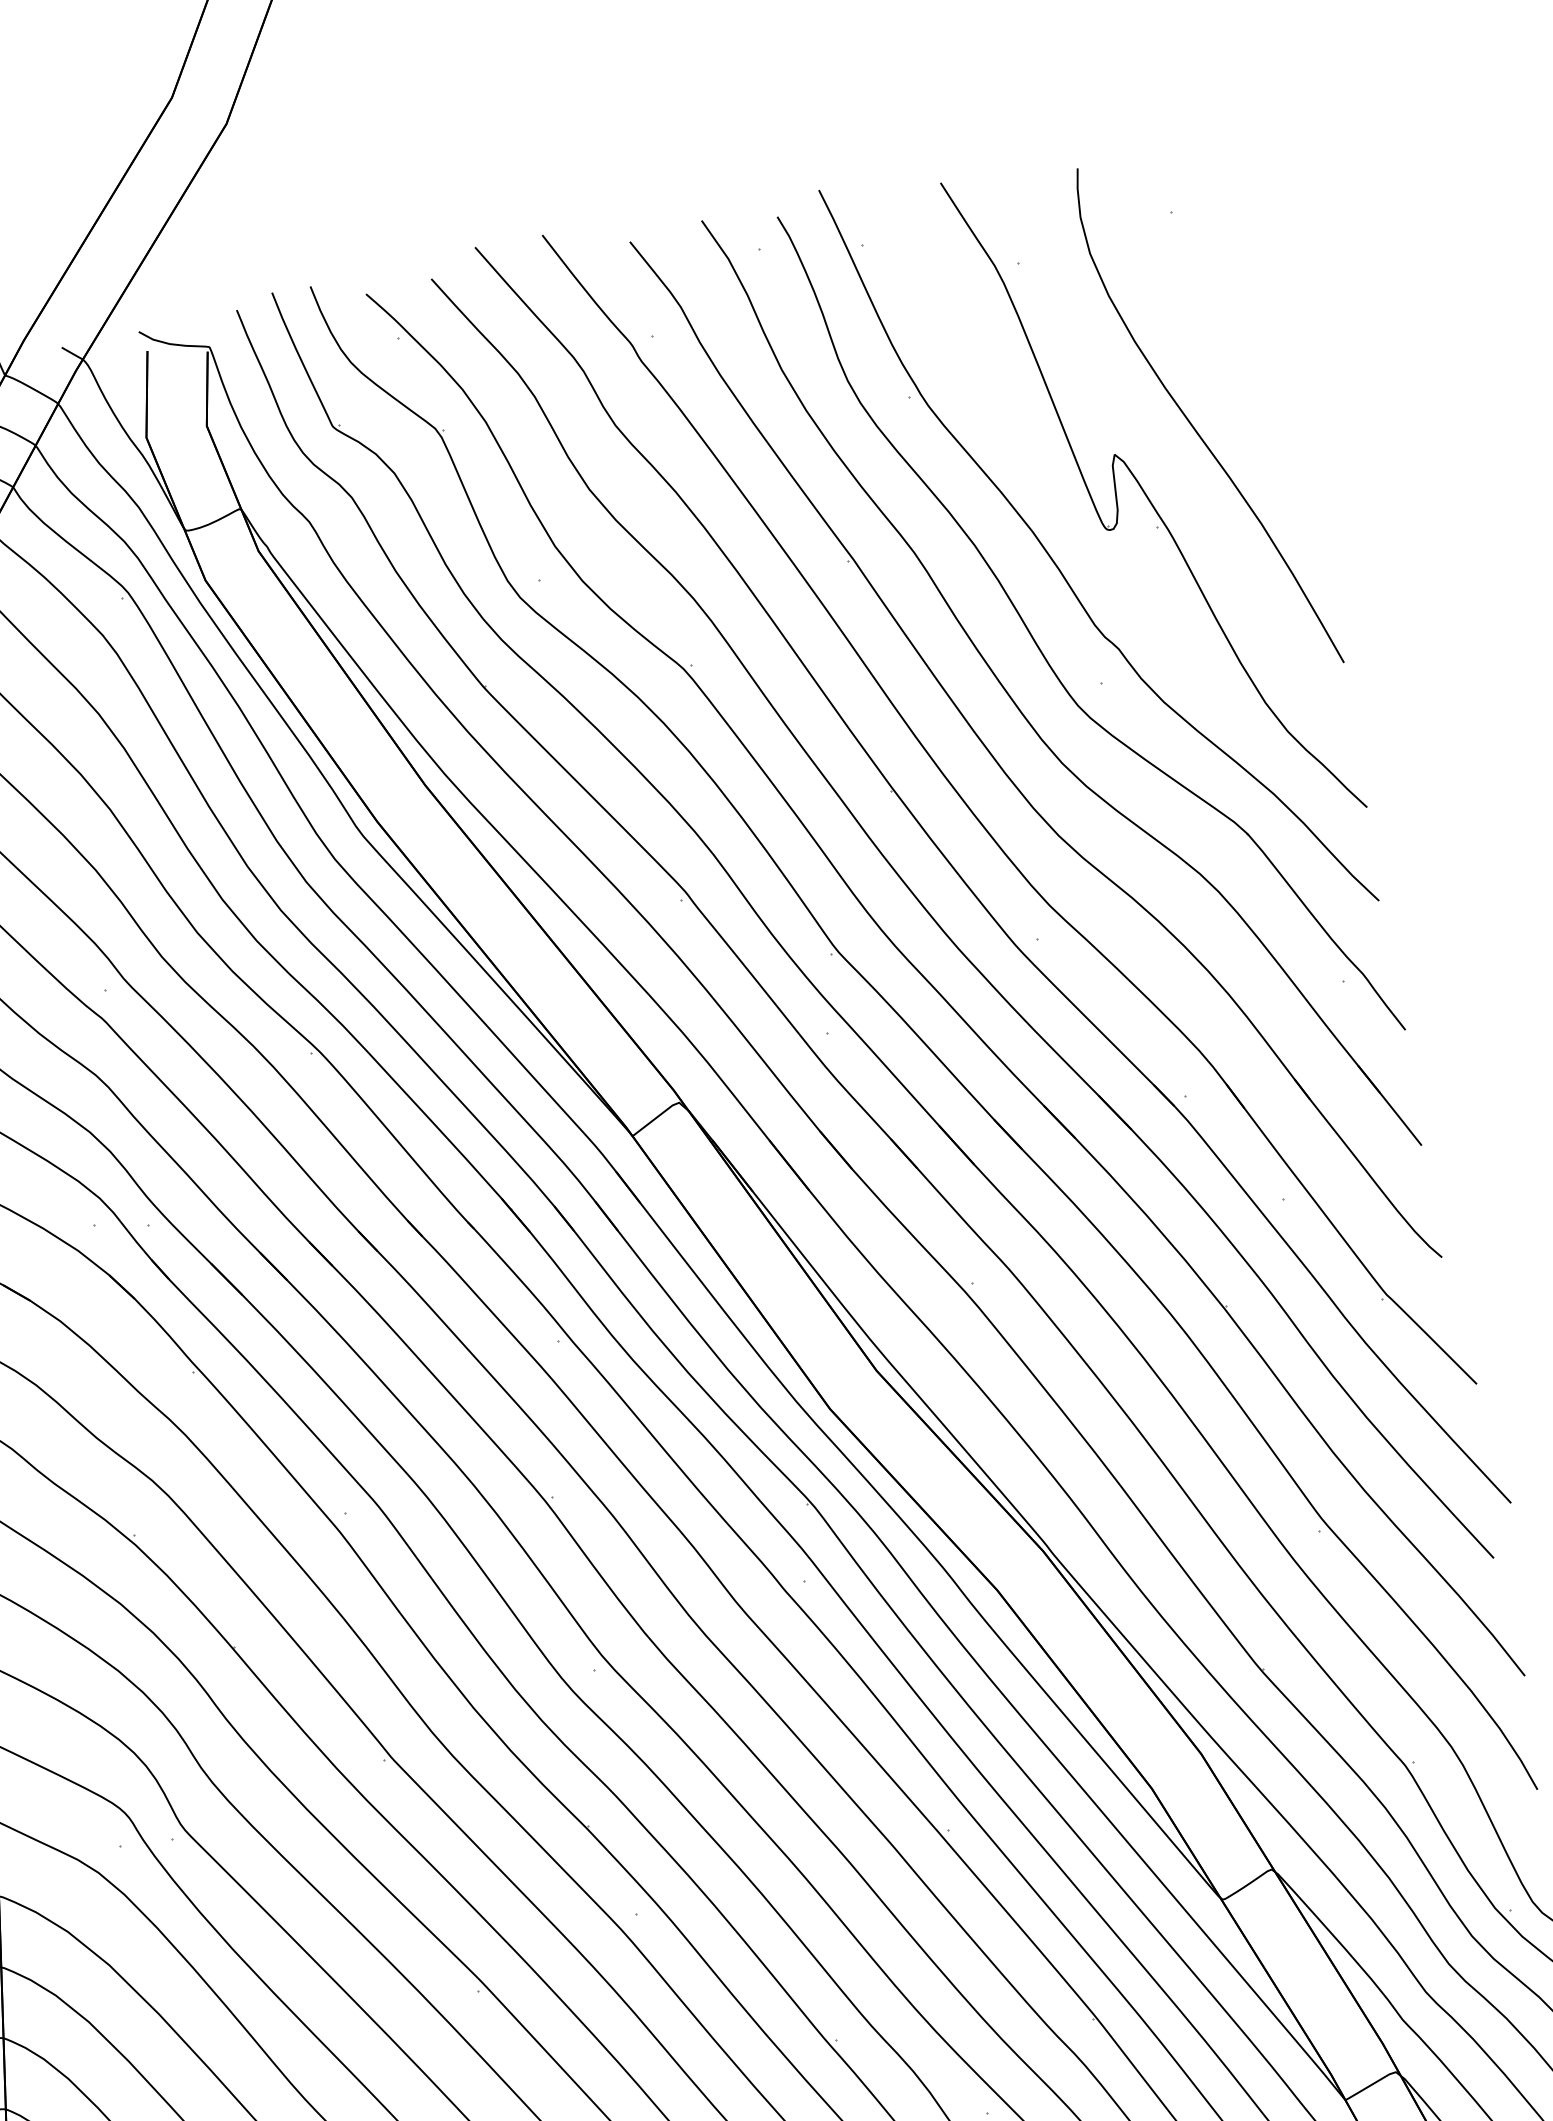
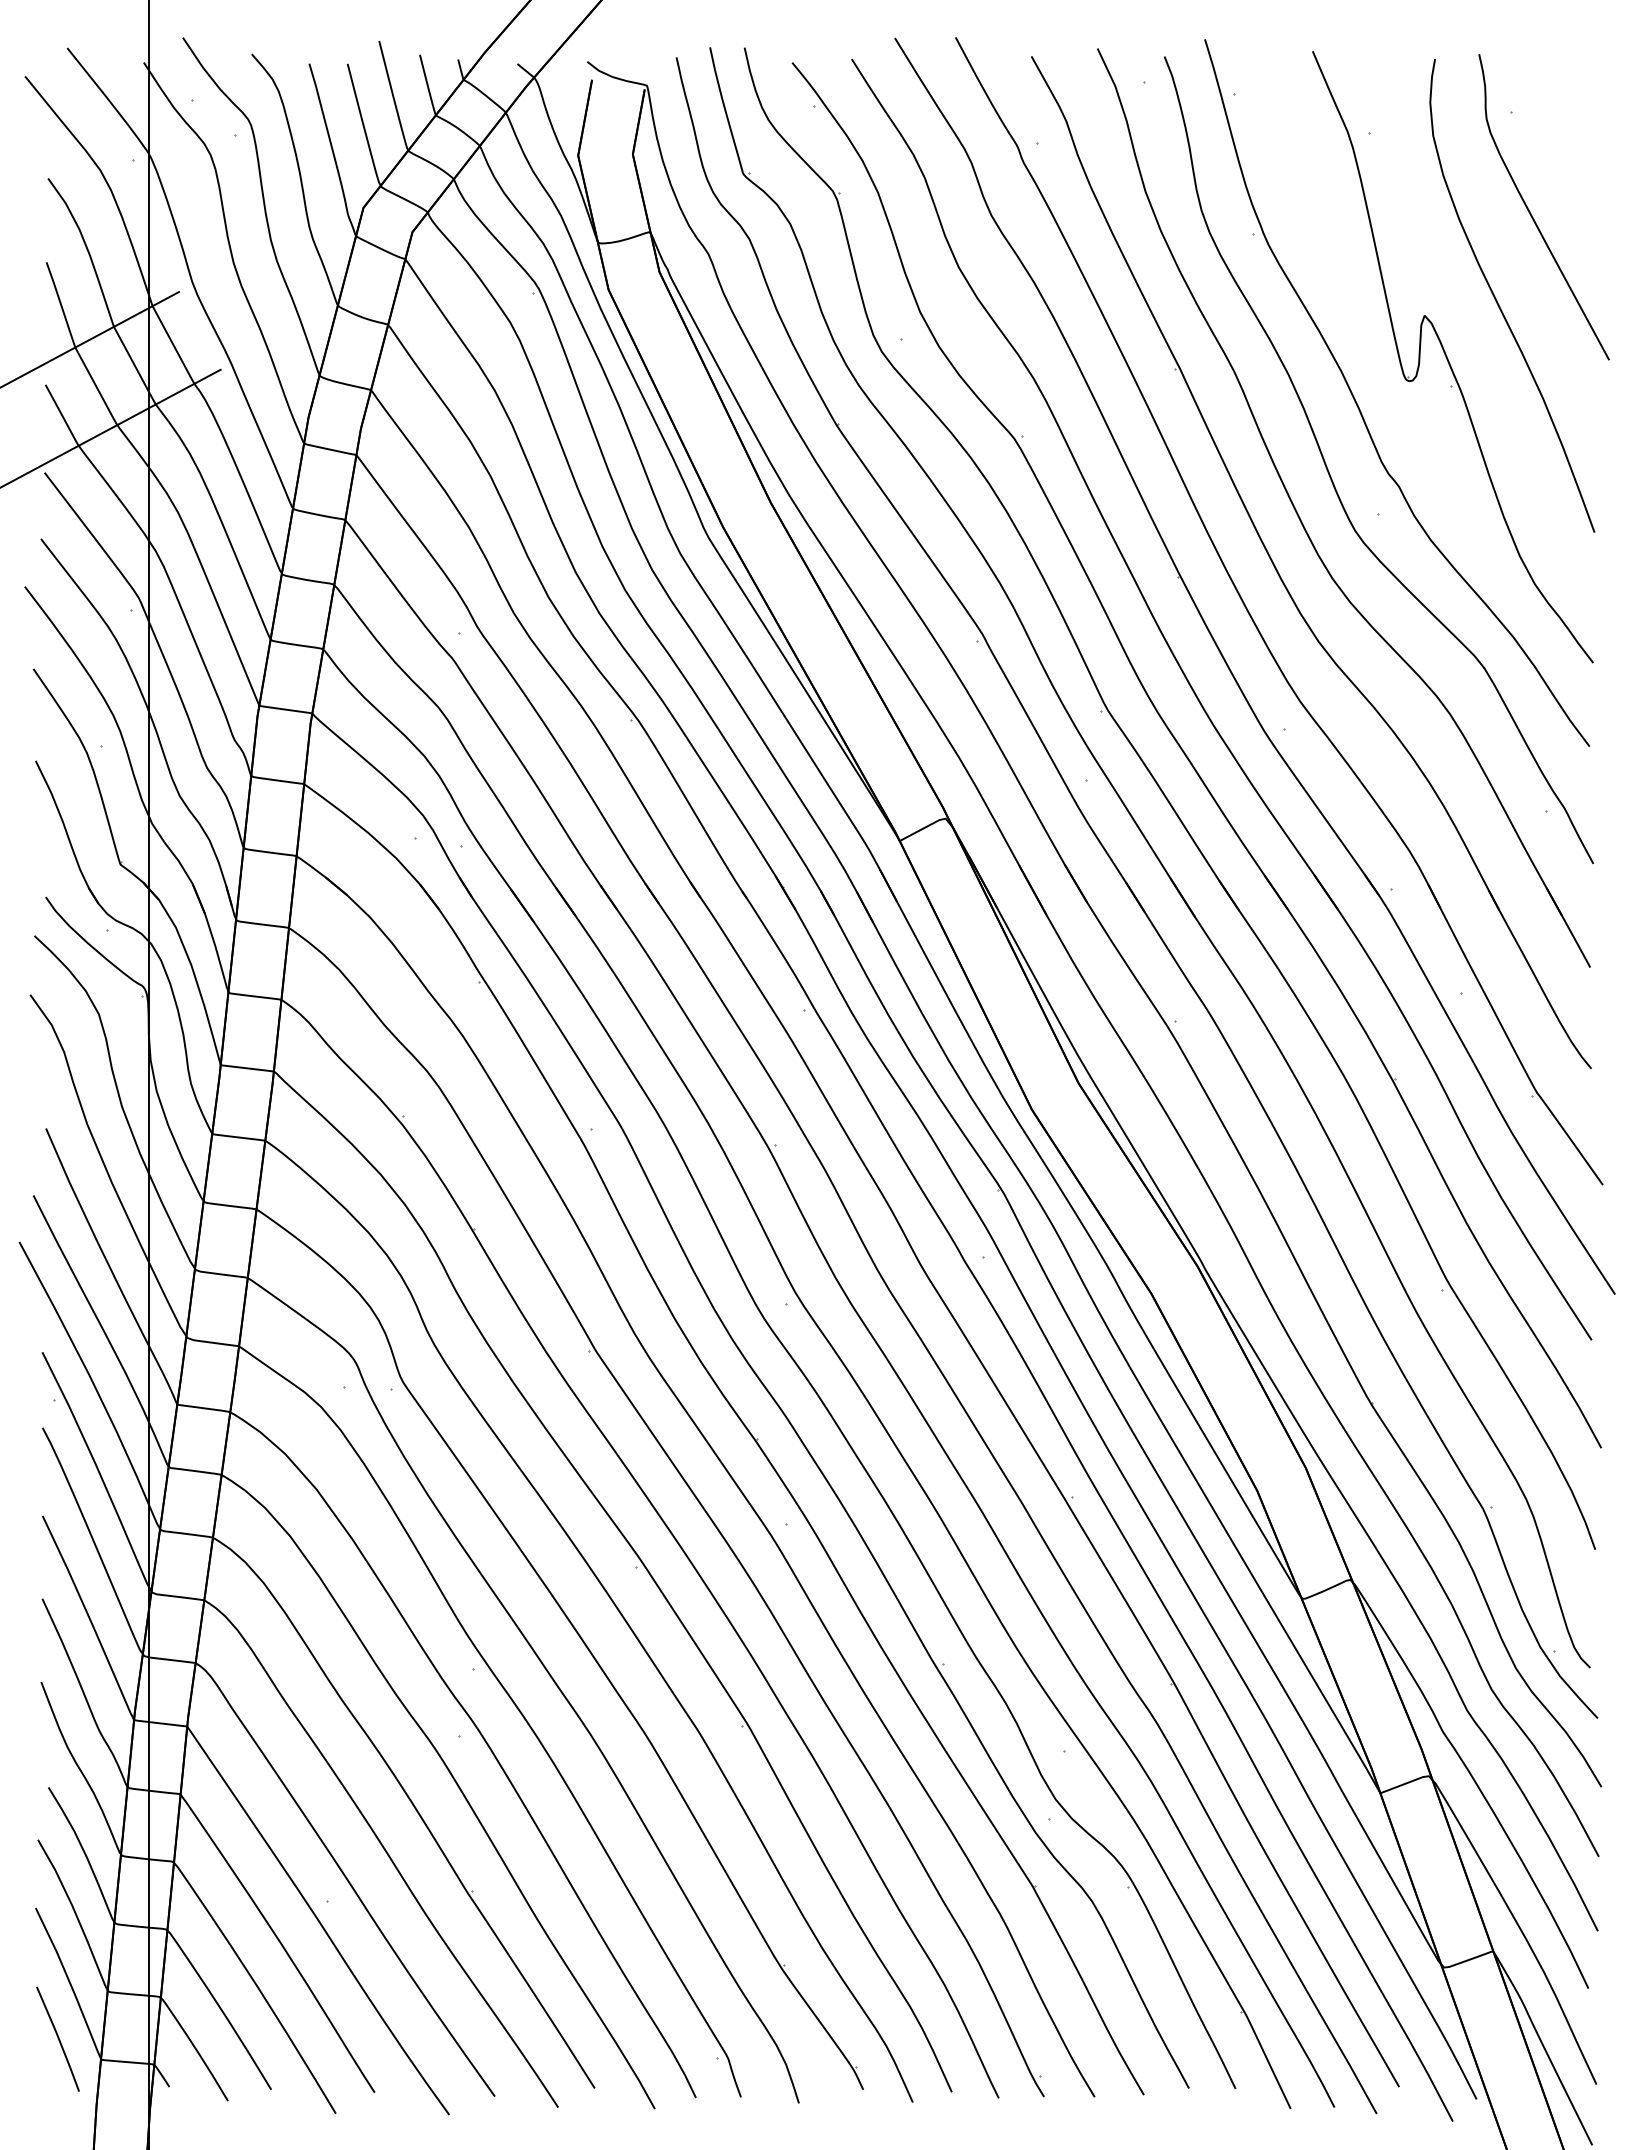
curve: (1213, 321) -> (1531, 213), added

